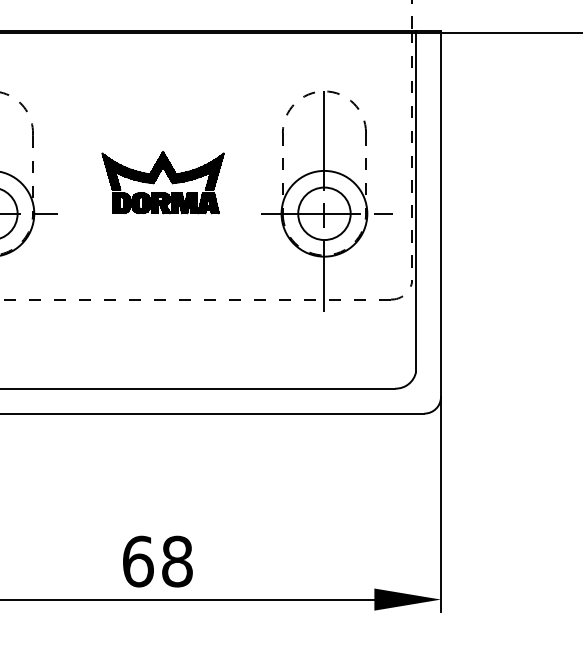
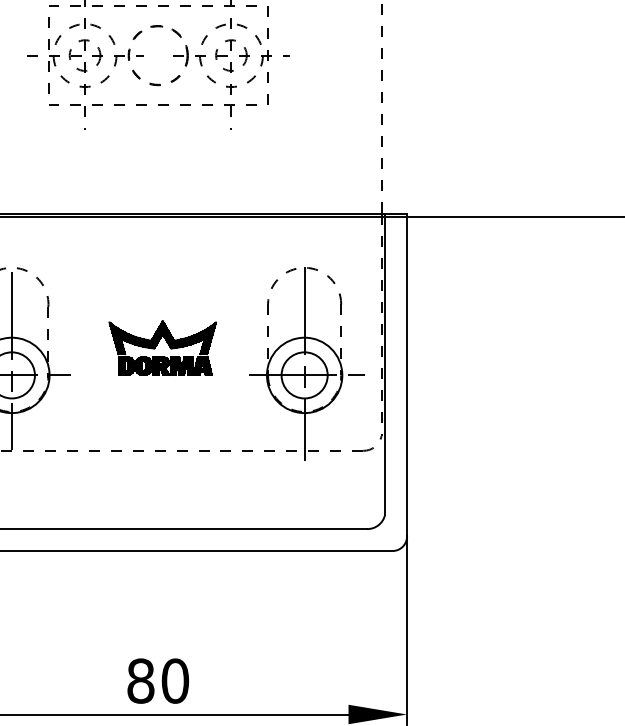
text: (158, 560) -> (158, 680), 68 -> 80

